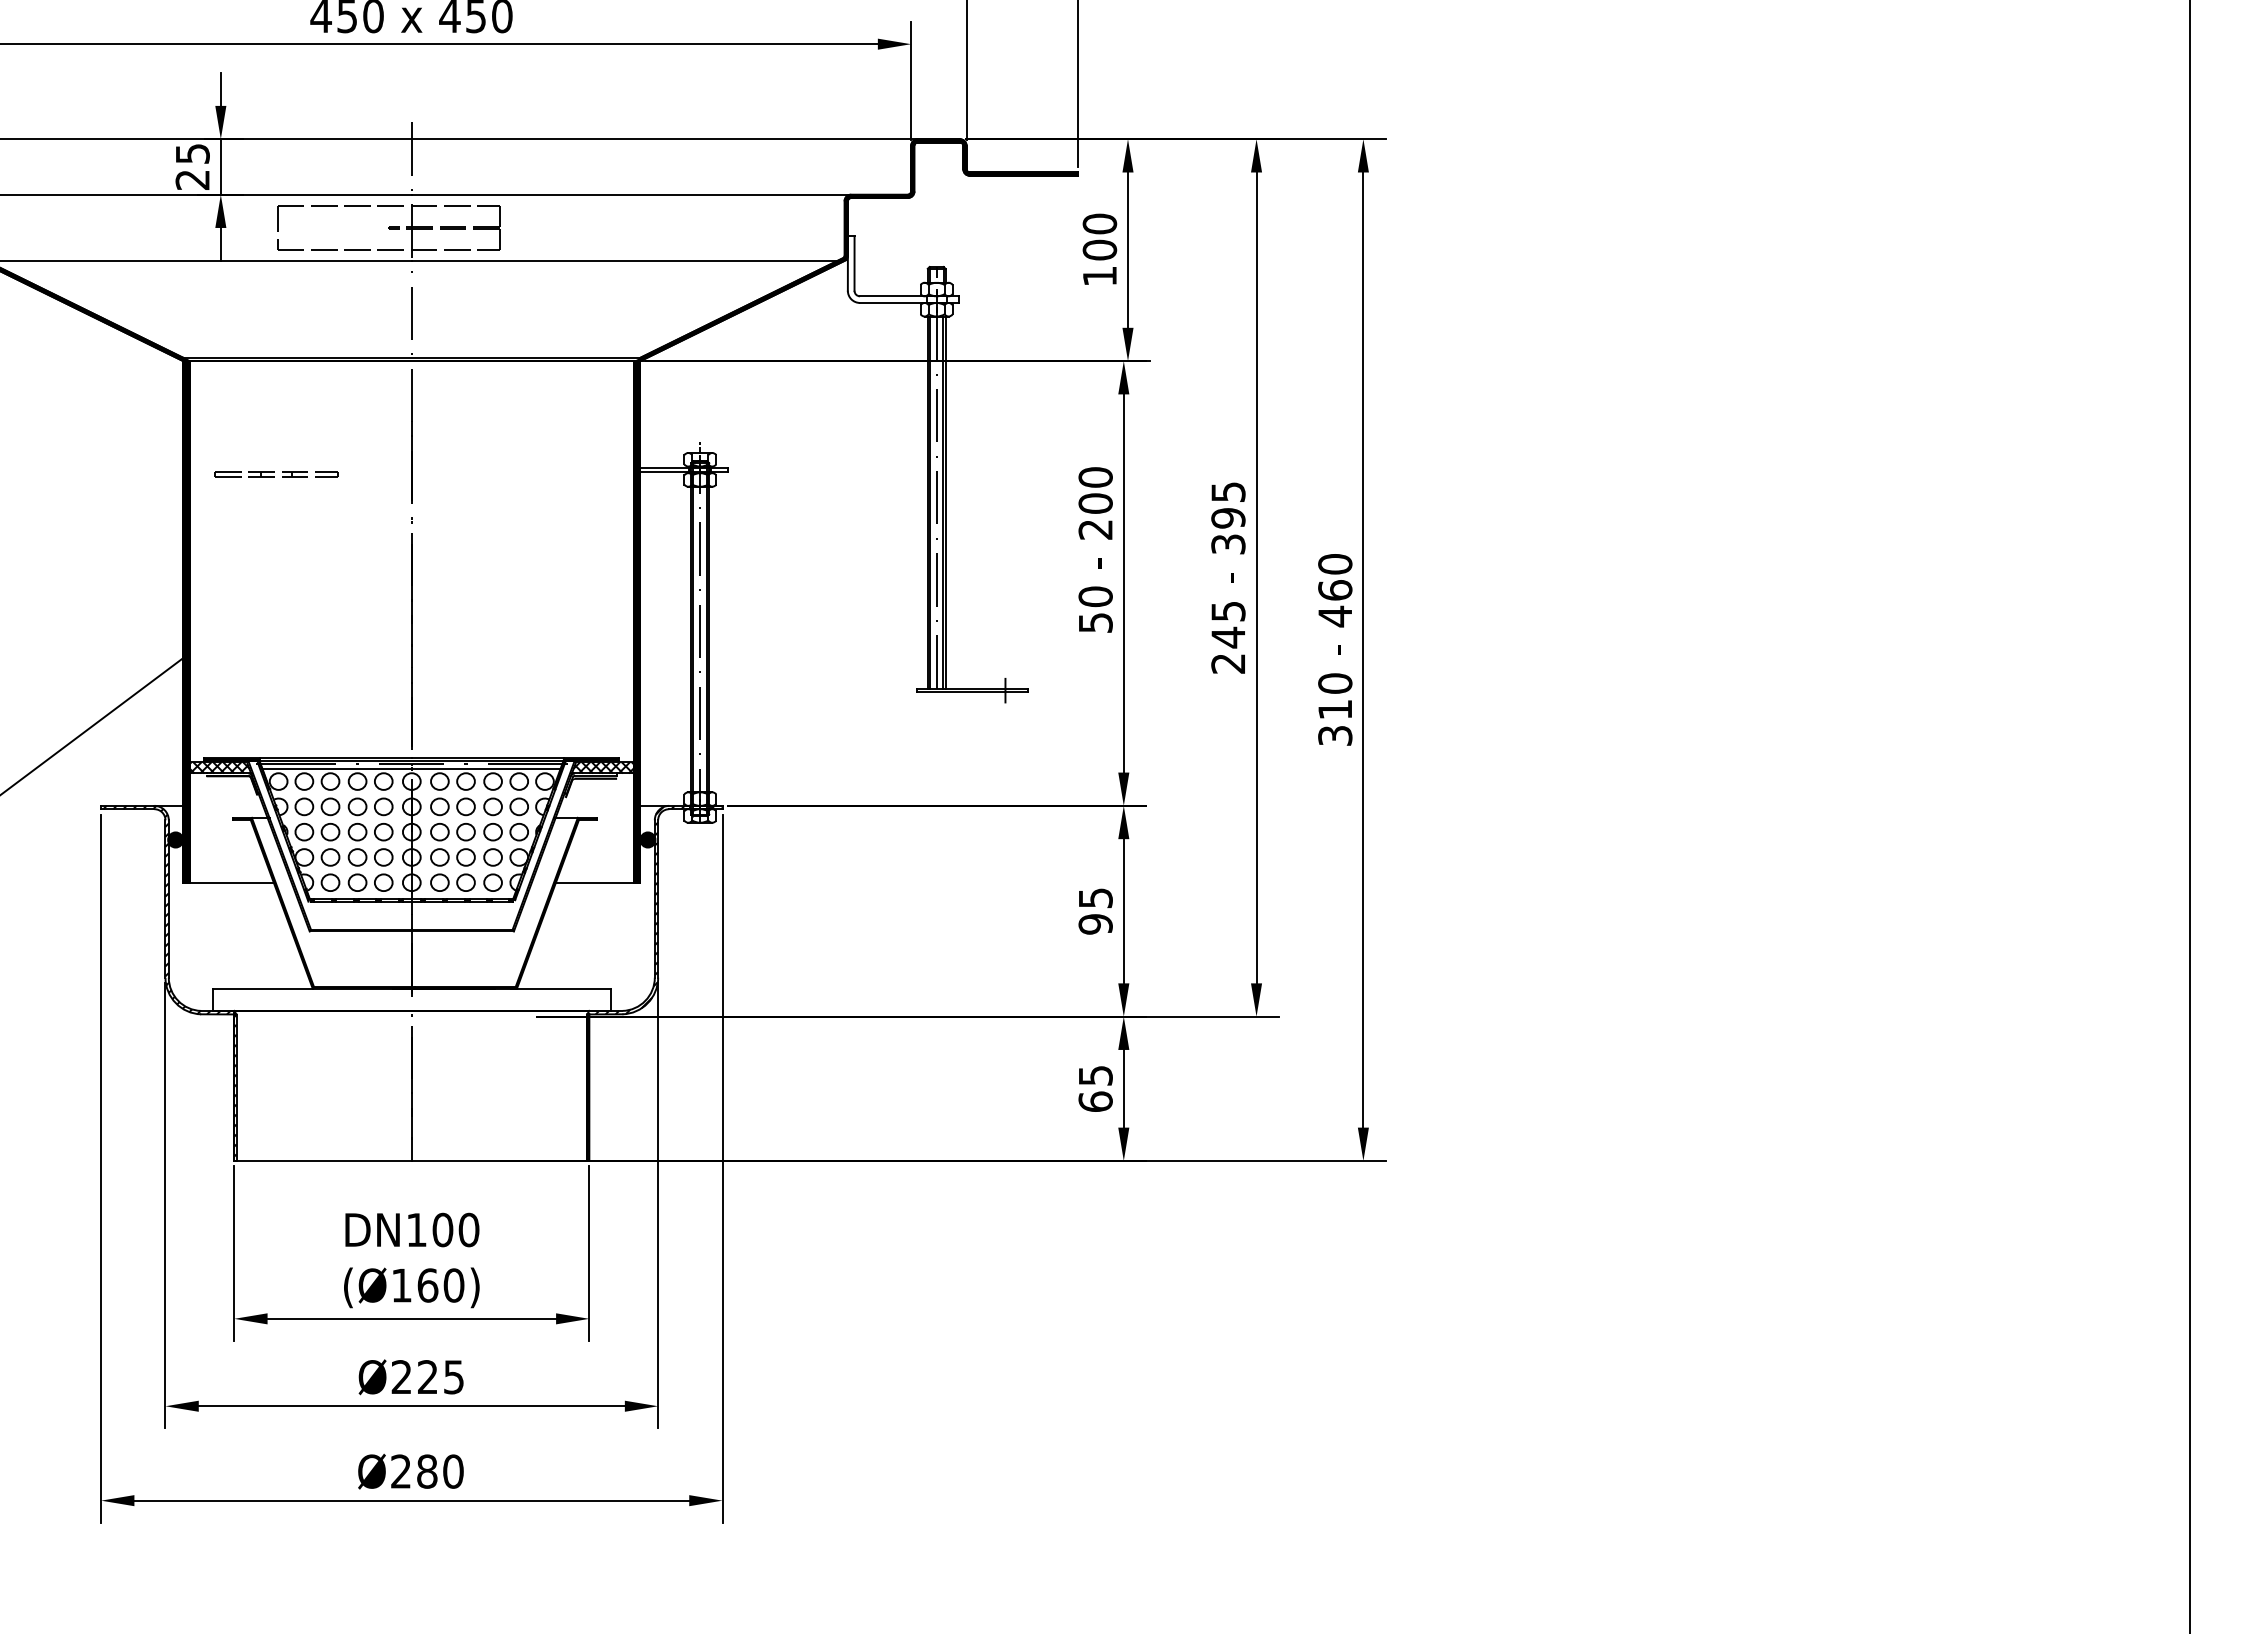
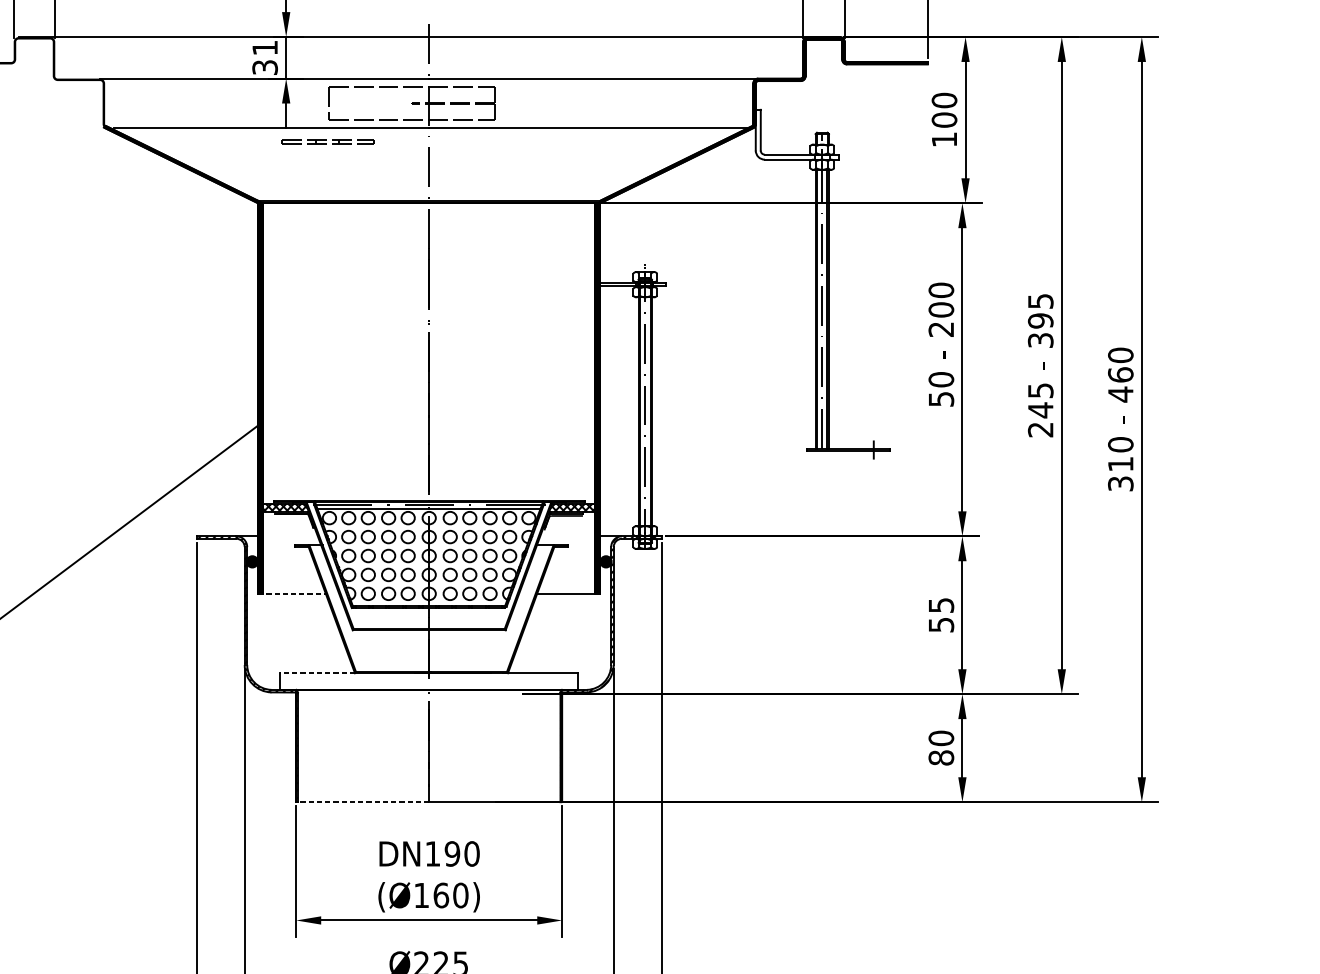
text: (192, 166) -> (264, 57), 25 -> 31
part: (276, 474) -> (327, 142), moved
line: (229, 882) -> (292, 593), solid -> dashed
text: (1095, 924) -> (941, 625), 95 -> 55
line: (262, 988) -> (317, 673), solid -> dashed
text: (1095, 1088) -> (941, 747), 65 -> 80
line: (323, 1160) -> (363, 801), solid -> dashed
text: (442, 1230) -> (452, 854), DN100 -> DN190

